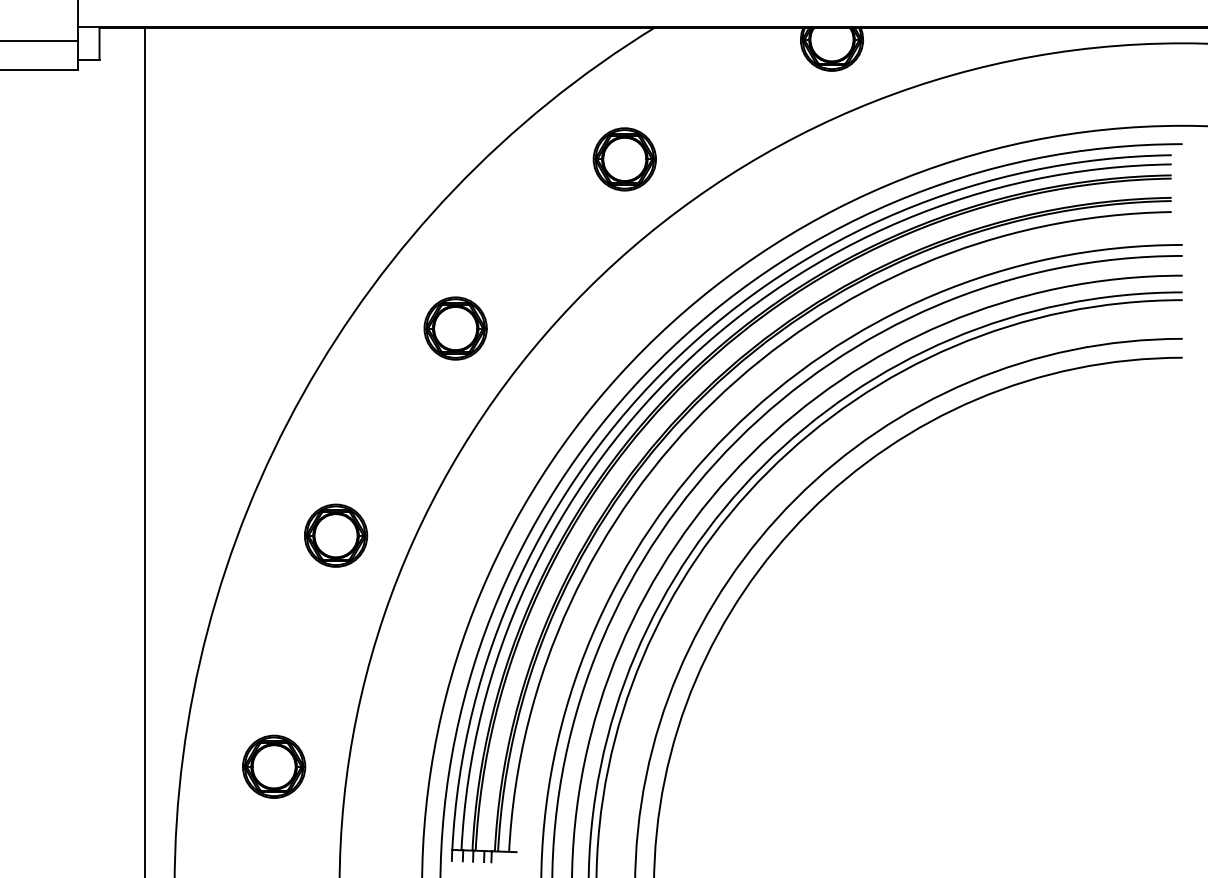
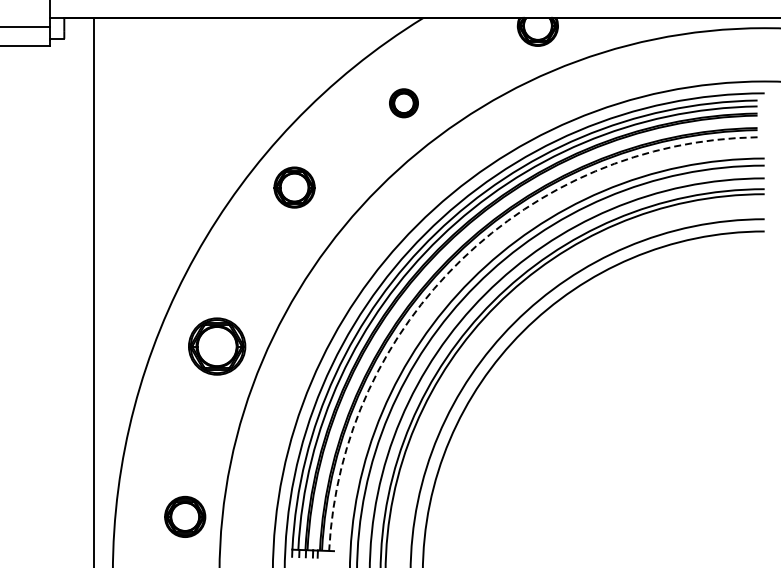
part: (624, 159) -> (403, 103), size x0.7
part: (455, 328) -> (294, 187), moved
arc: (713, 401) -> (461, 259), solid -> dashed
part: (336, 535) -> (217, 346), size x1.4
part: (274, 766) -> (185, 516), moved

